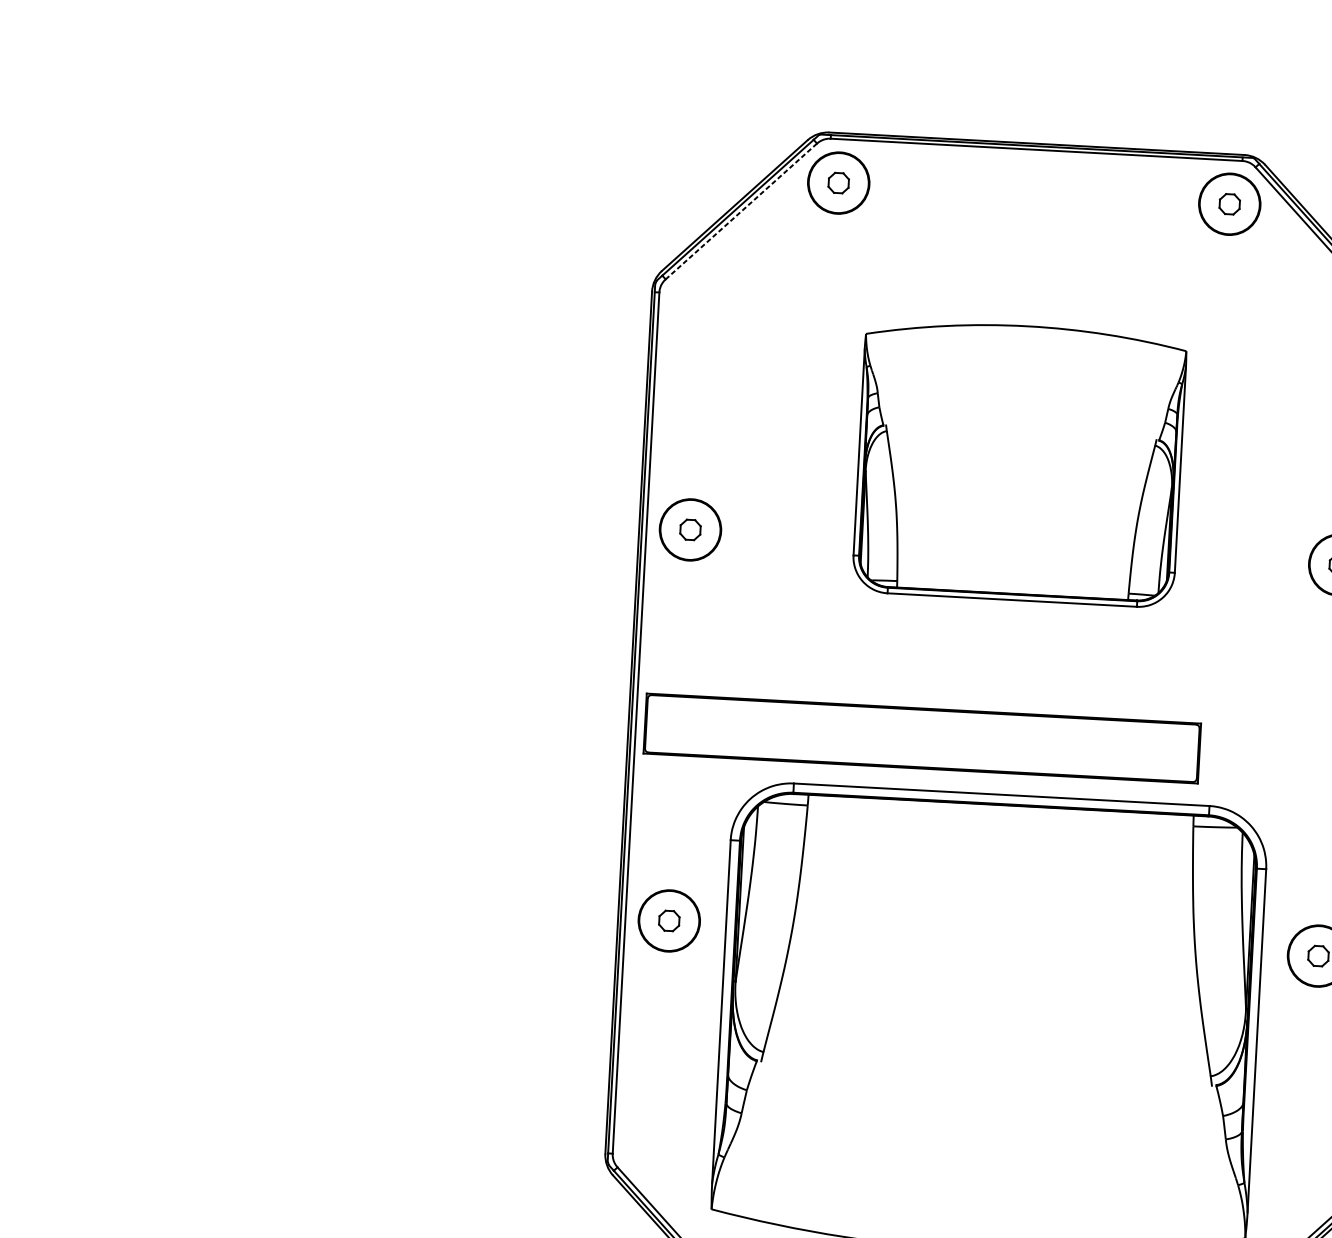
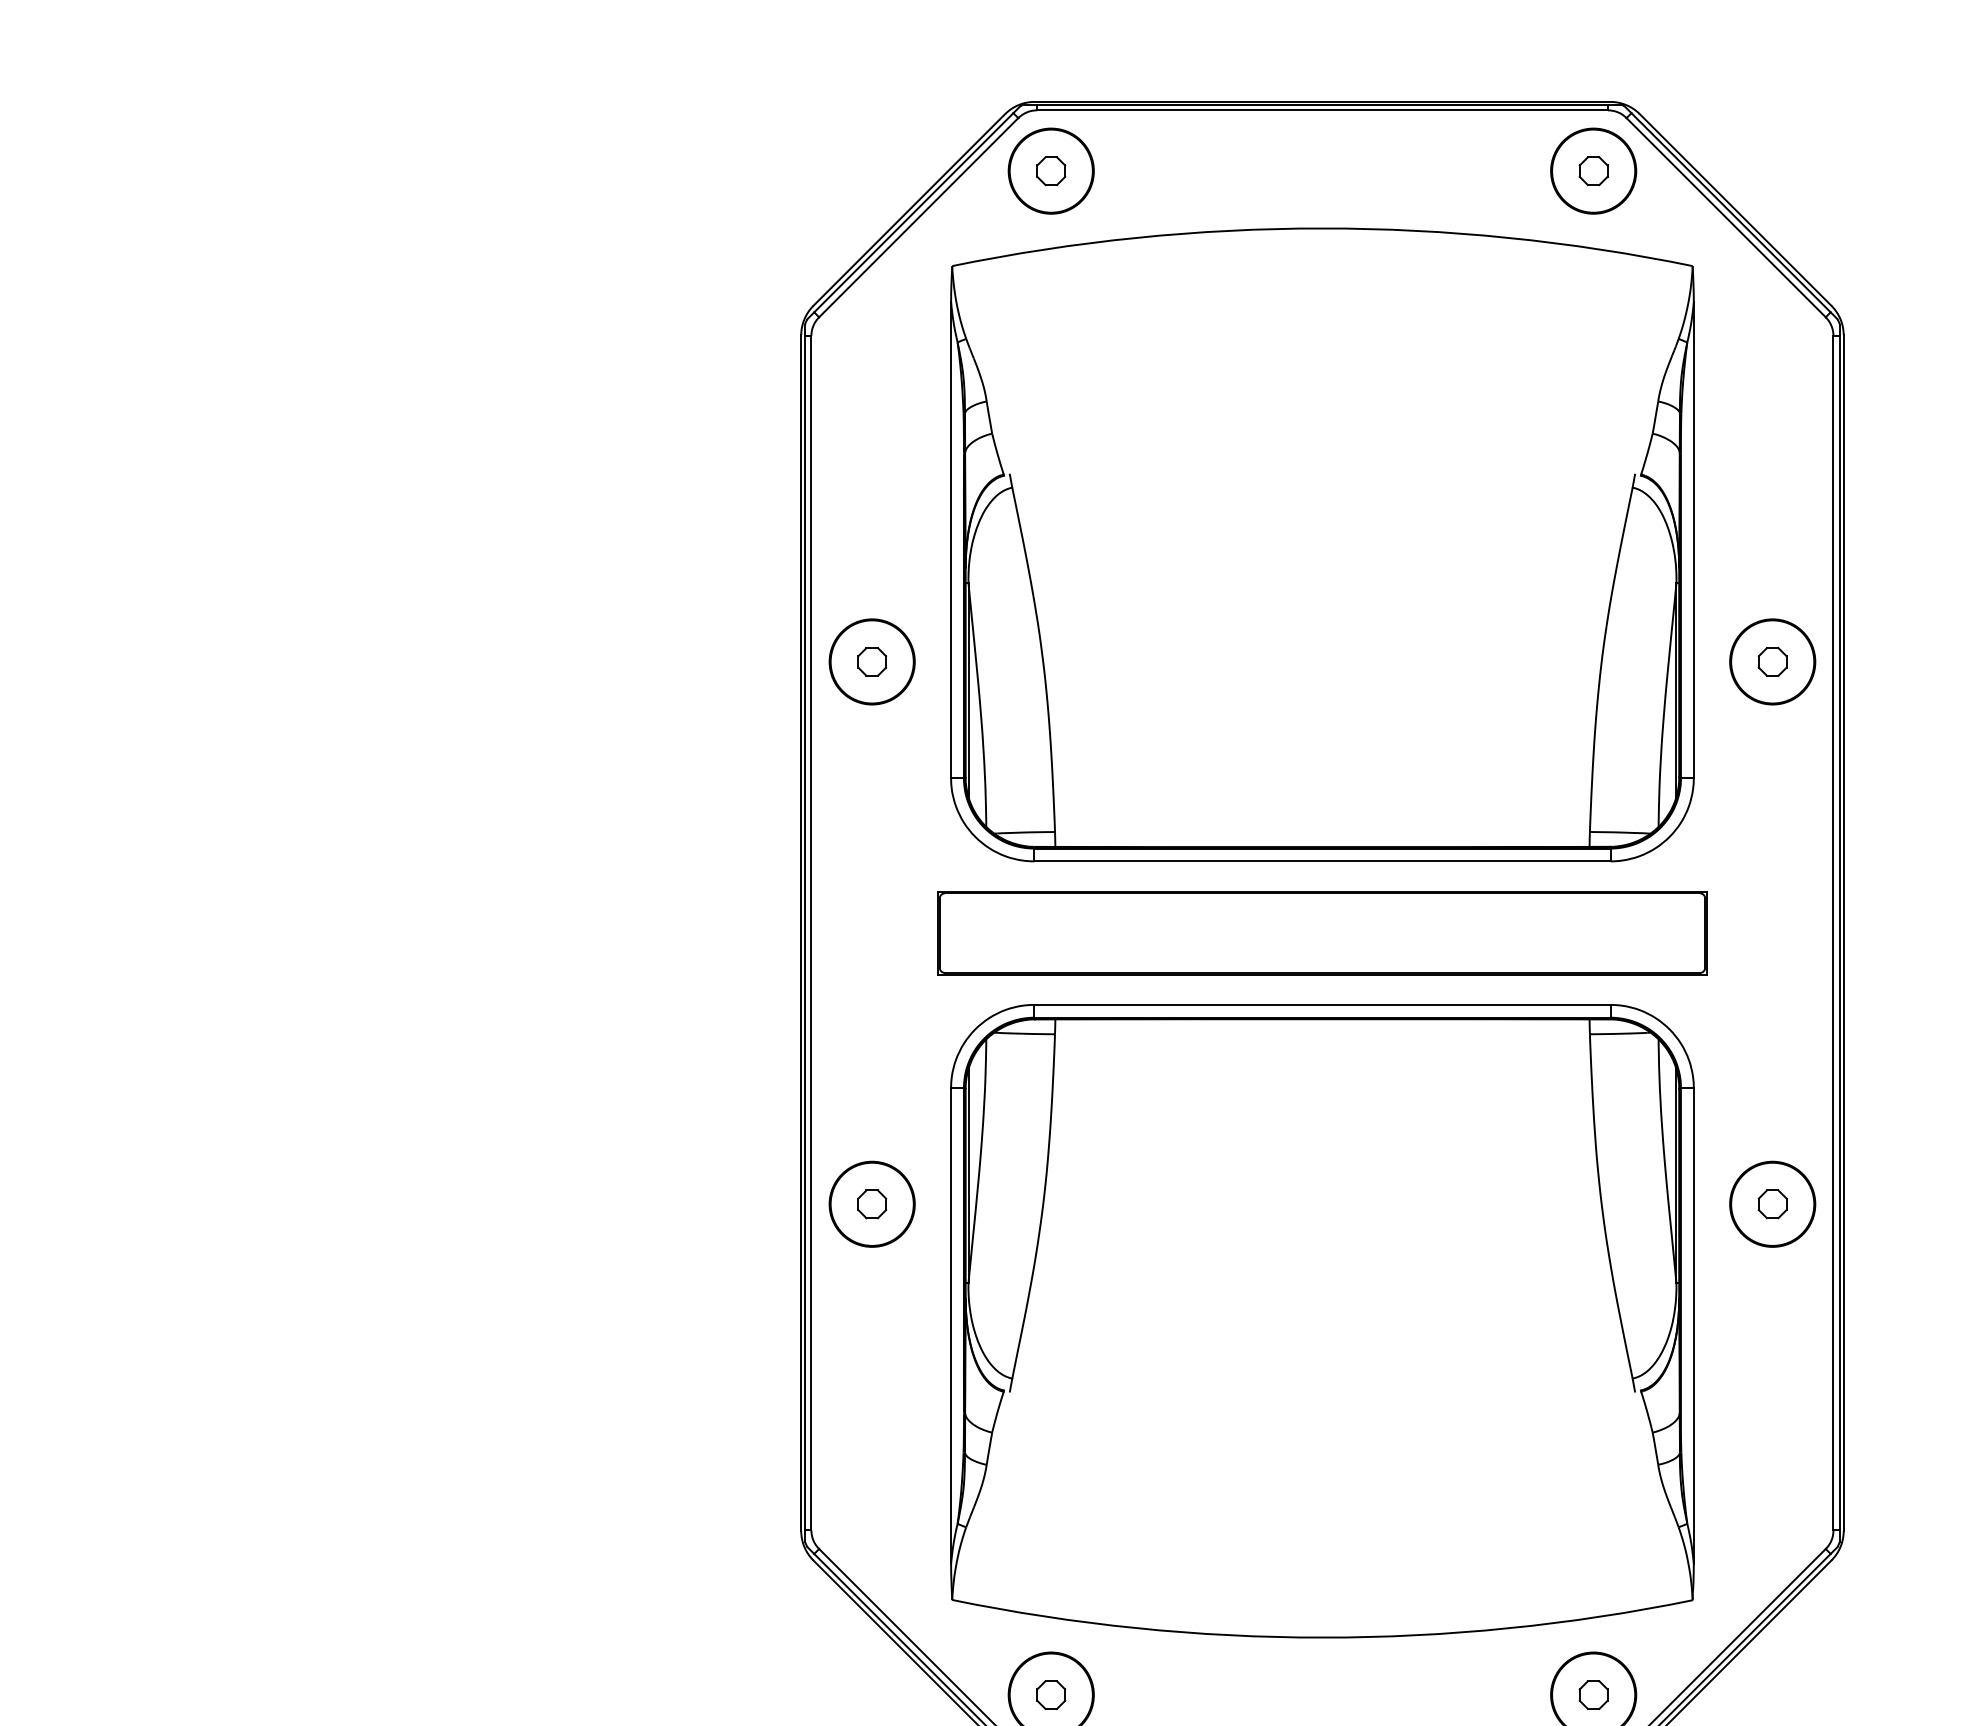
line: (741, 211) -> (918, 217), dashed -> solid
part: (1019, 462) -> (1322, 544), size x1.67
part: (922, 738) -> (1322, 933), moved

